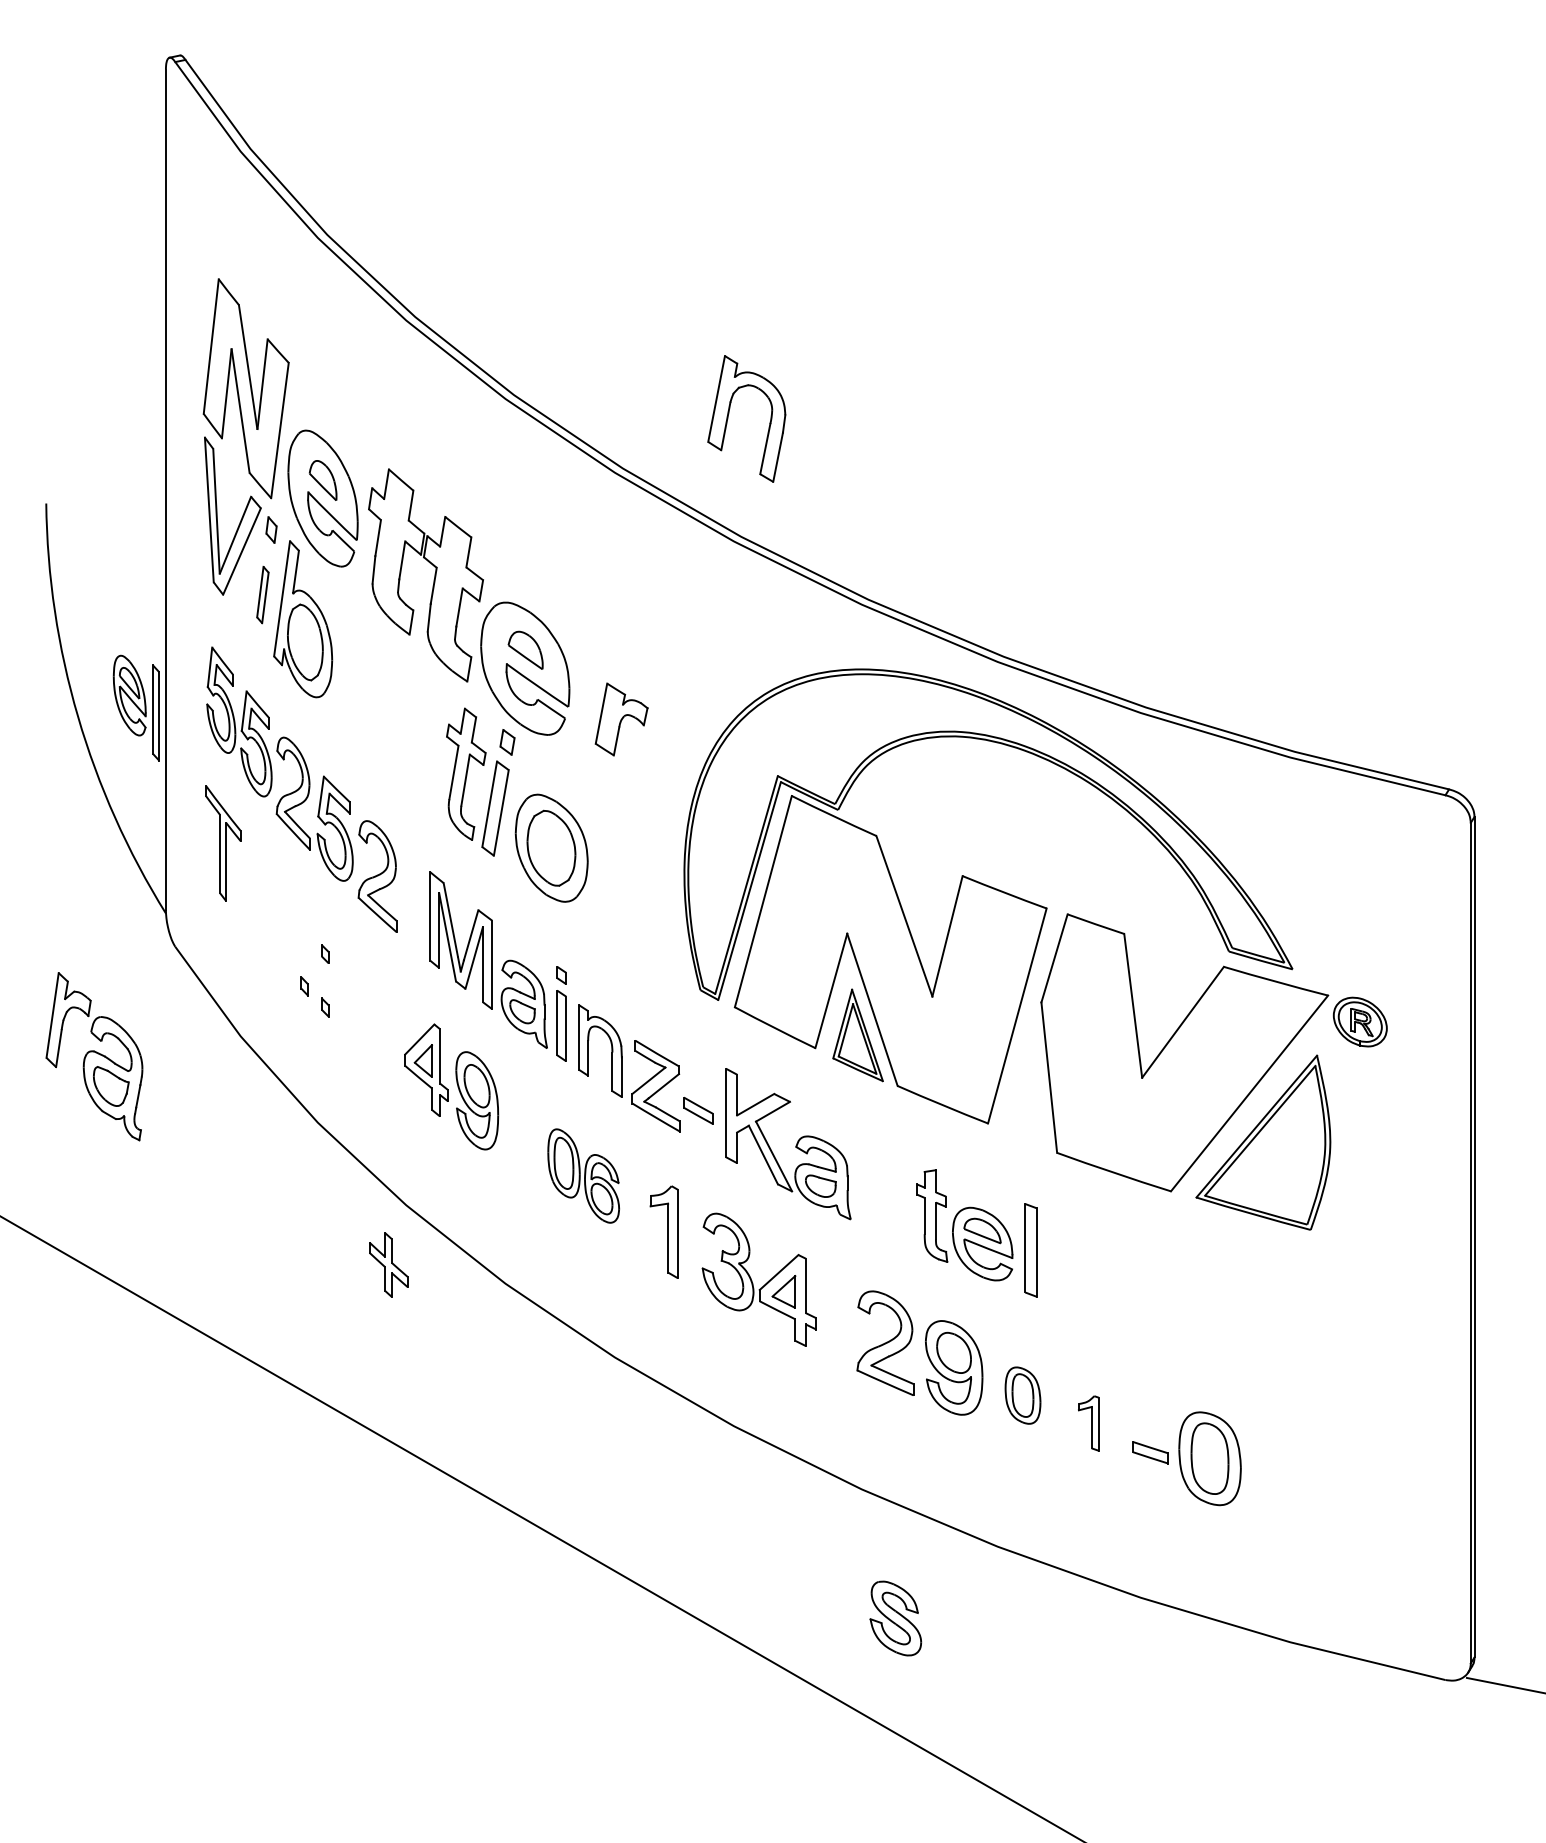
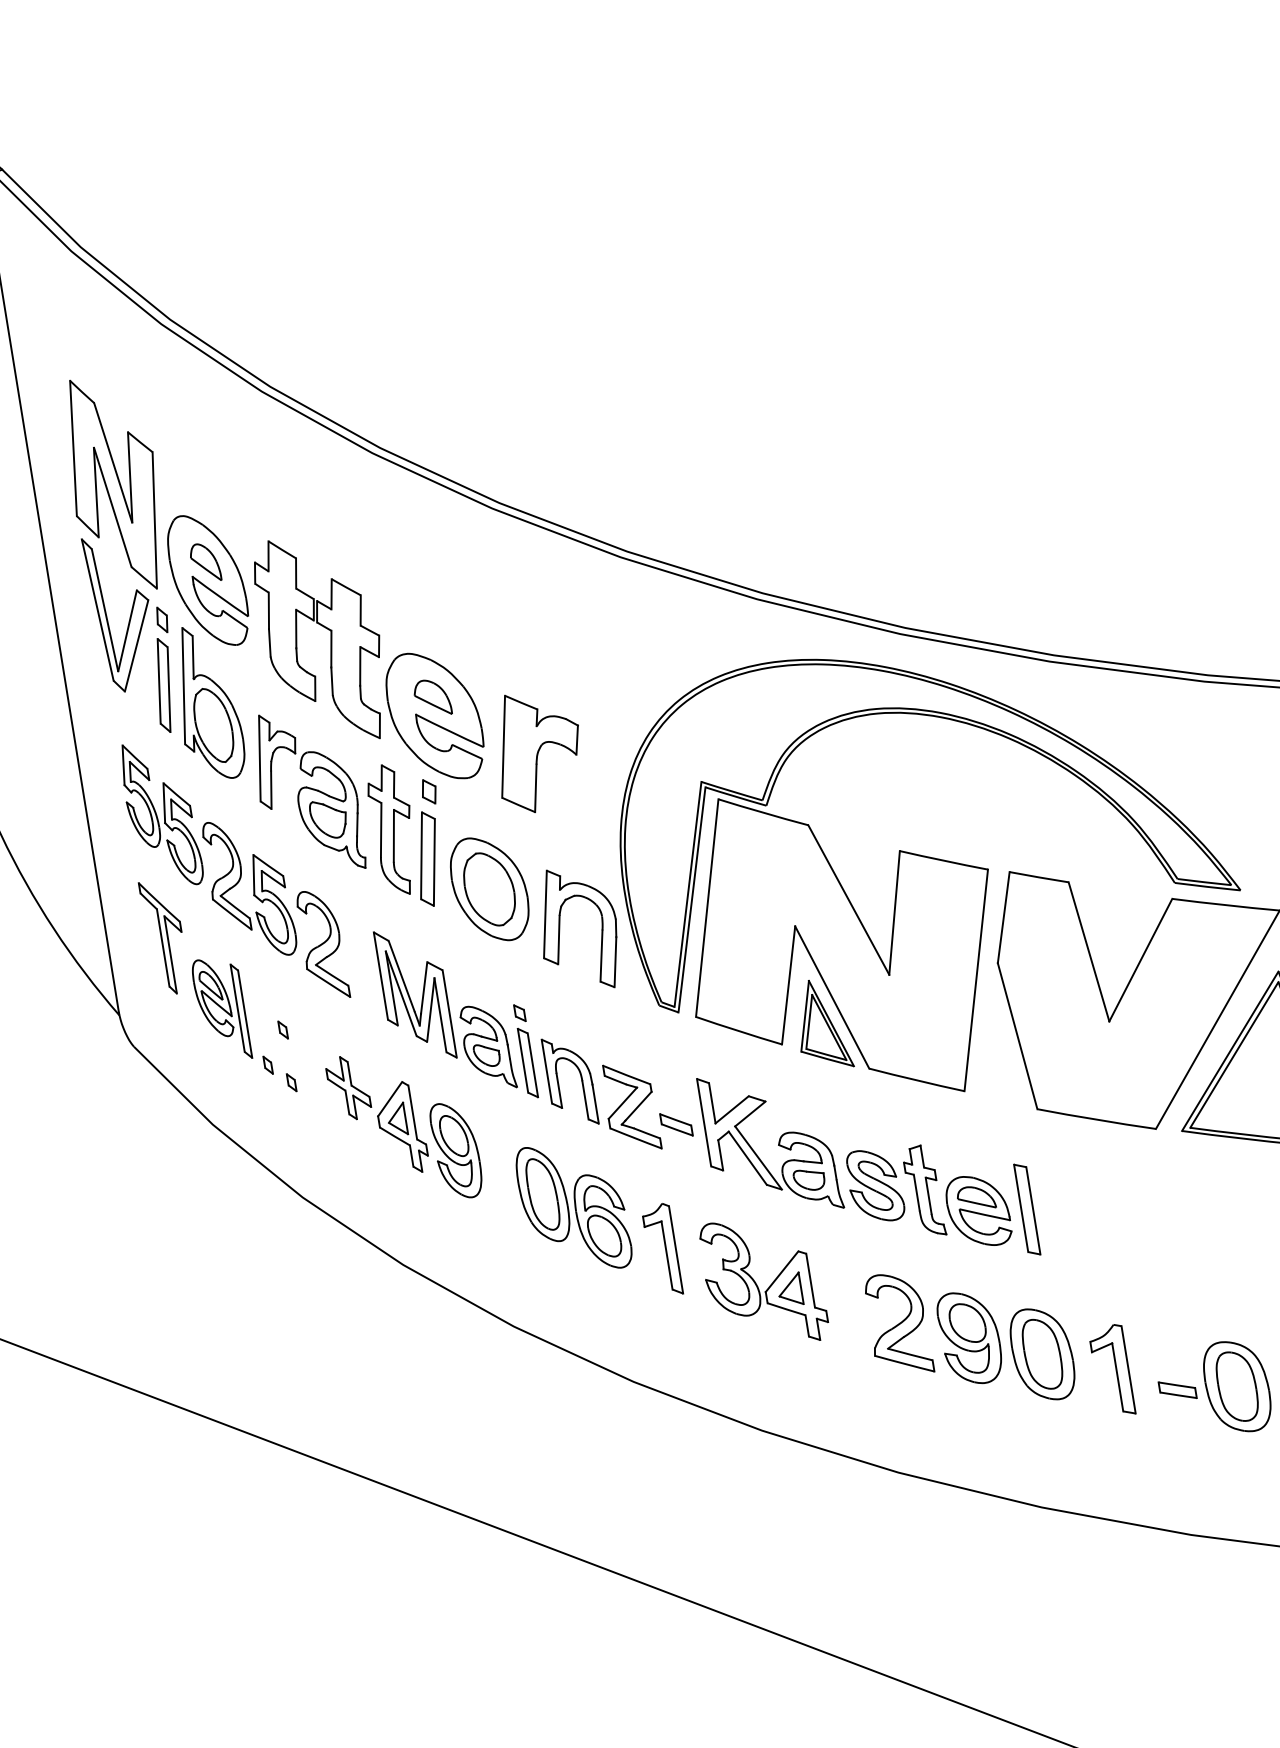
part: (729, 413) -> (560, 926), moved
part: (262, 594) -> (163, 685), size x1.67
part: (135, 707) -> (220, 1009), moved
part: (621, 719) -> (538, 751), size x1.67
part: (94, 1056) -> (307, 792), moved
part: (583, 1175) -> (573, 1207), size x1.43
part: (388, 1264) -> (348, 1087), moved
part: (1022, 1395) -> (1042, 1354), size x1.67
part: (1088, 1423) -> (1111, 1371), size x1.67
part: (895, 1618) -> (874, 1185), moved

